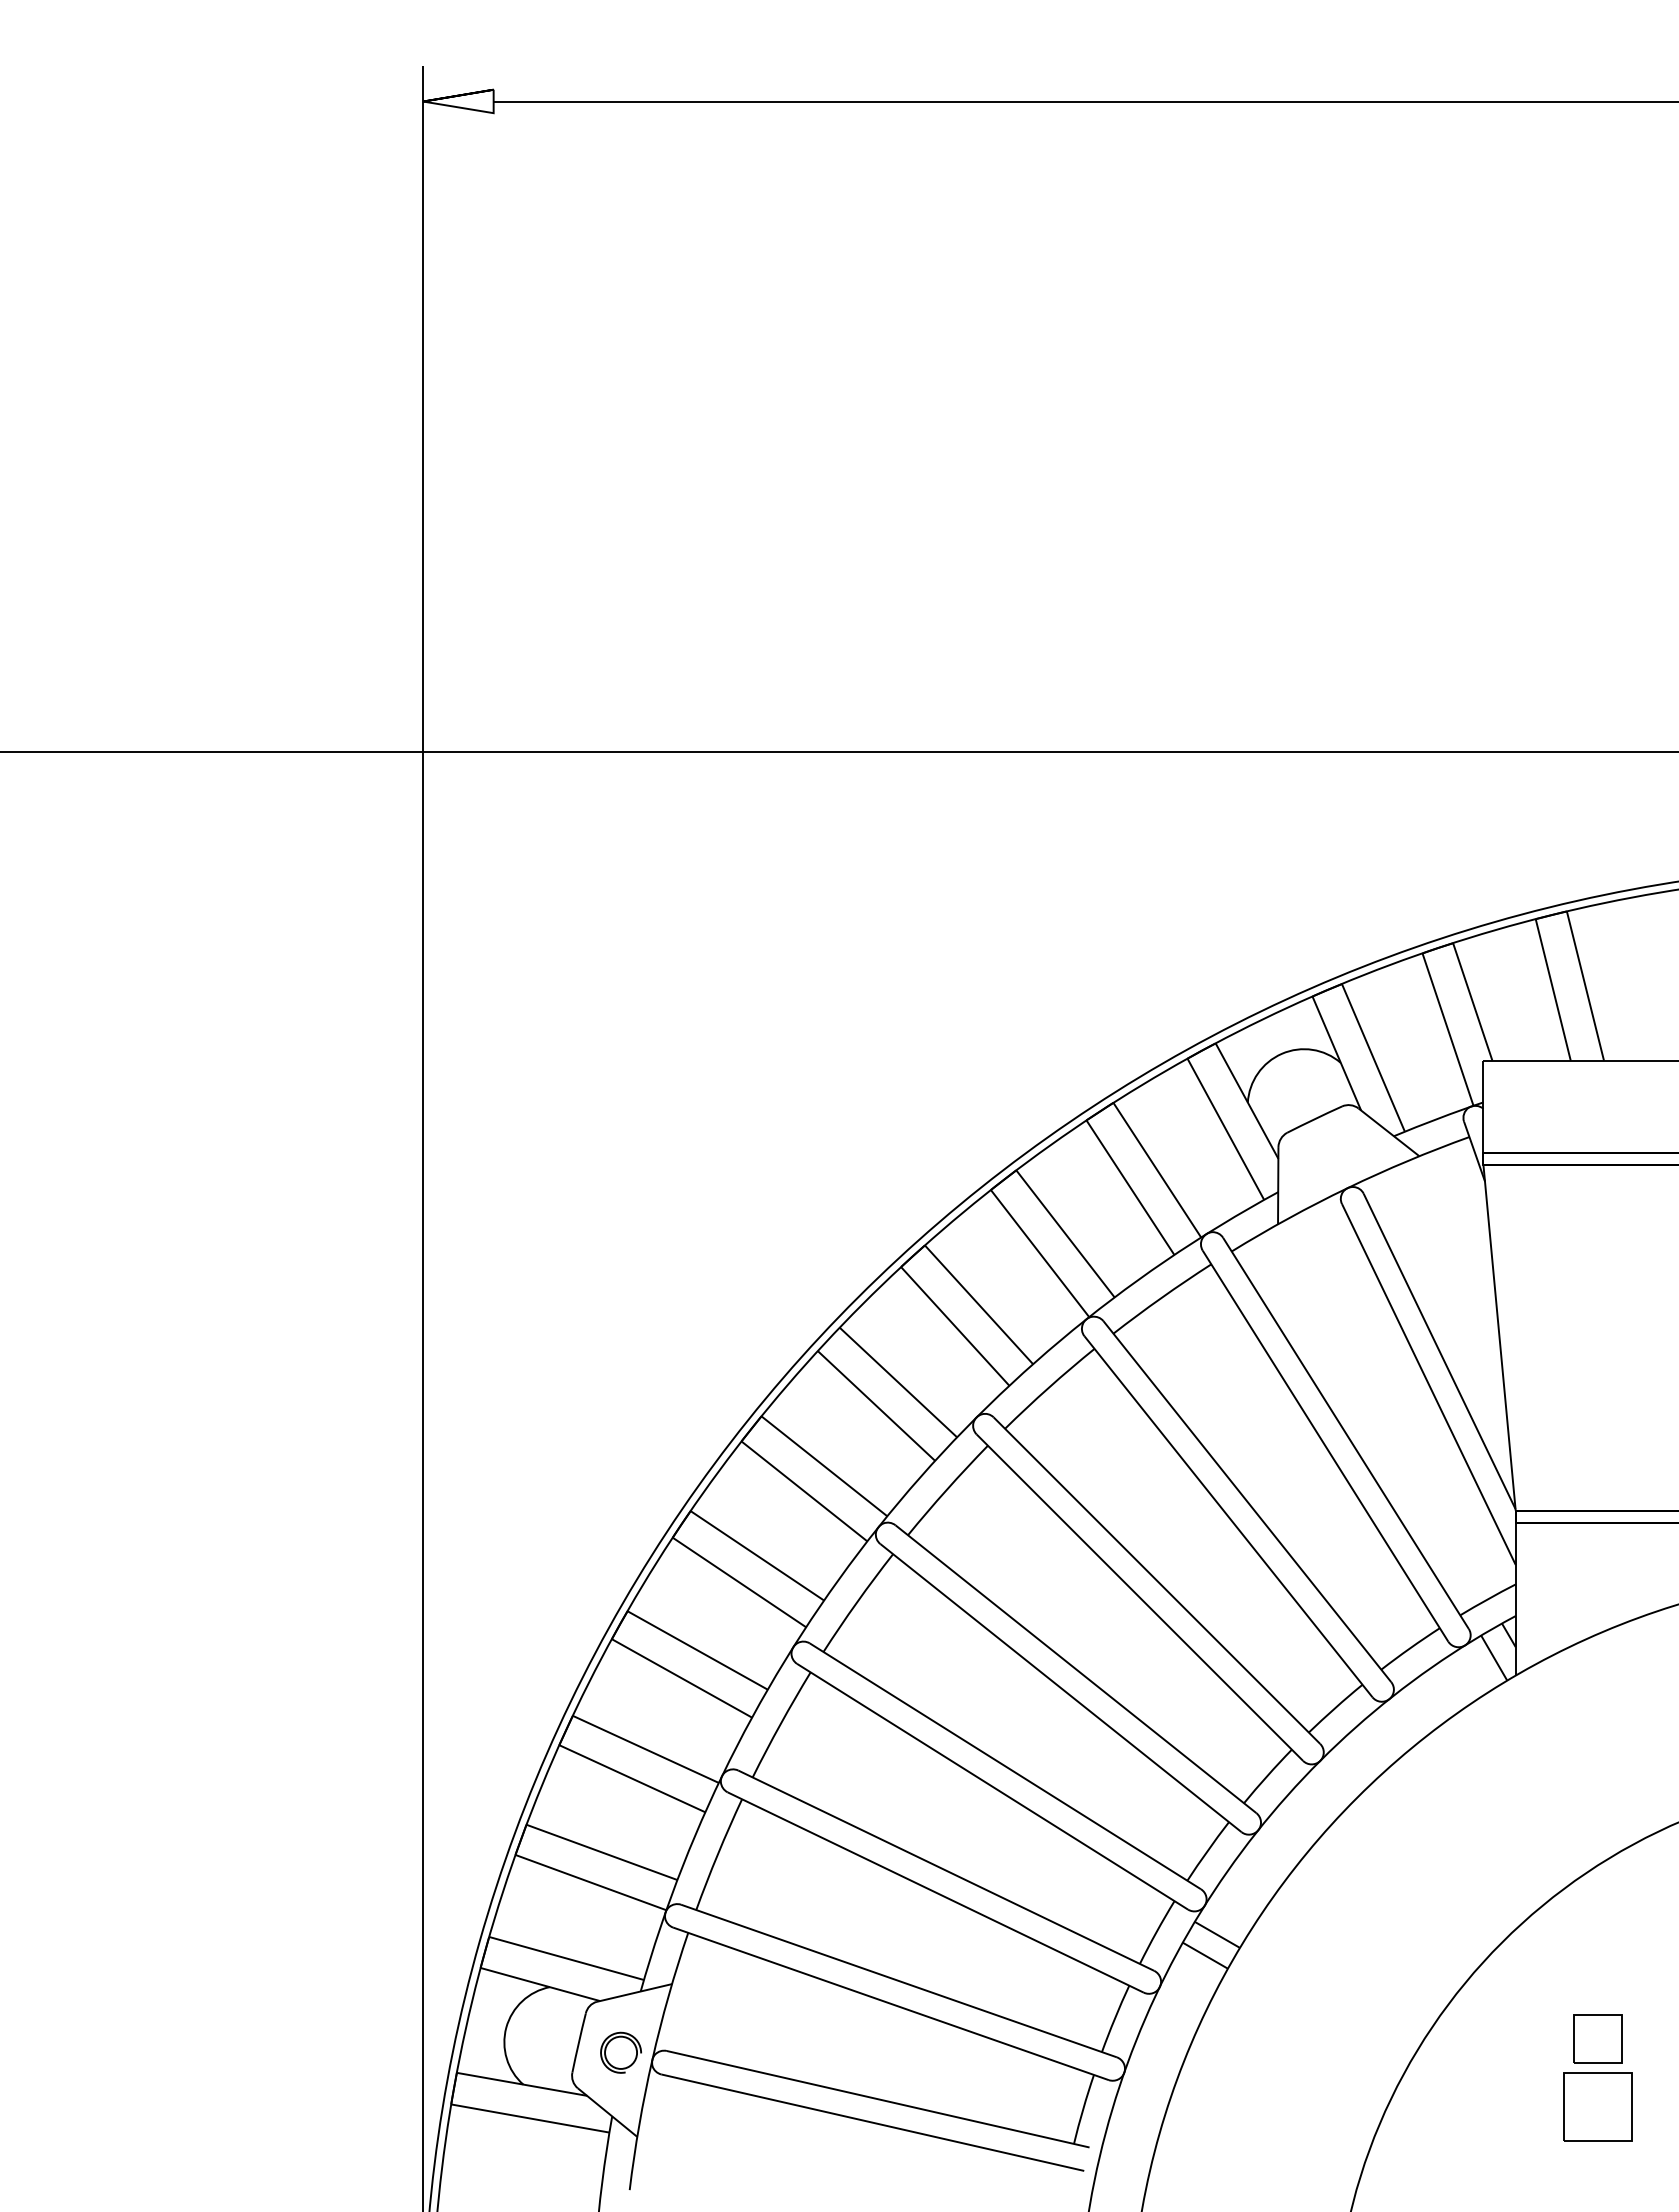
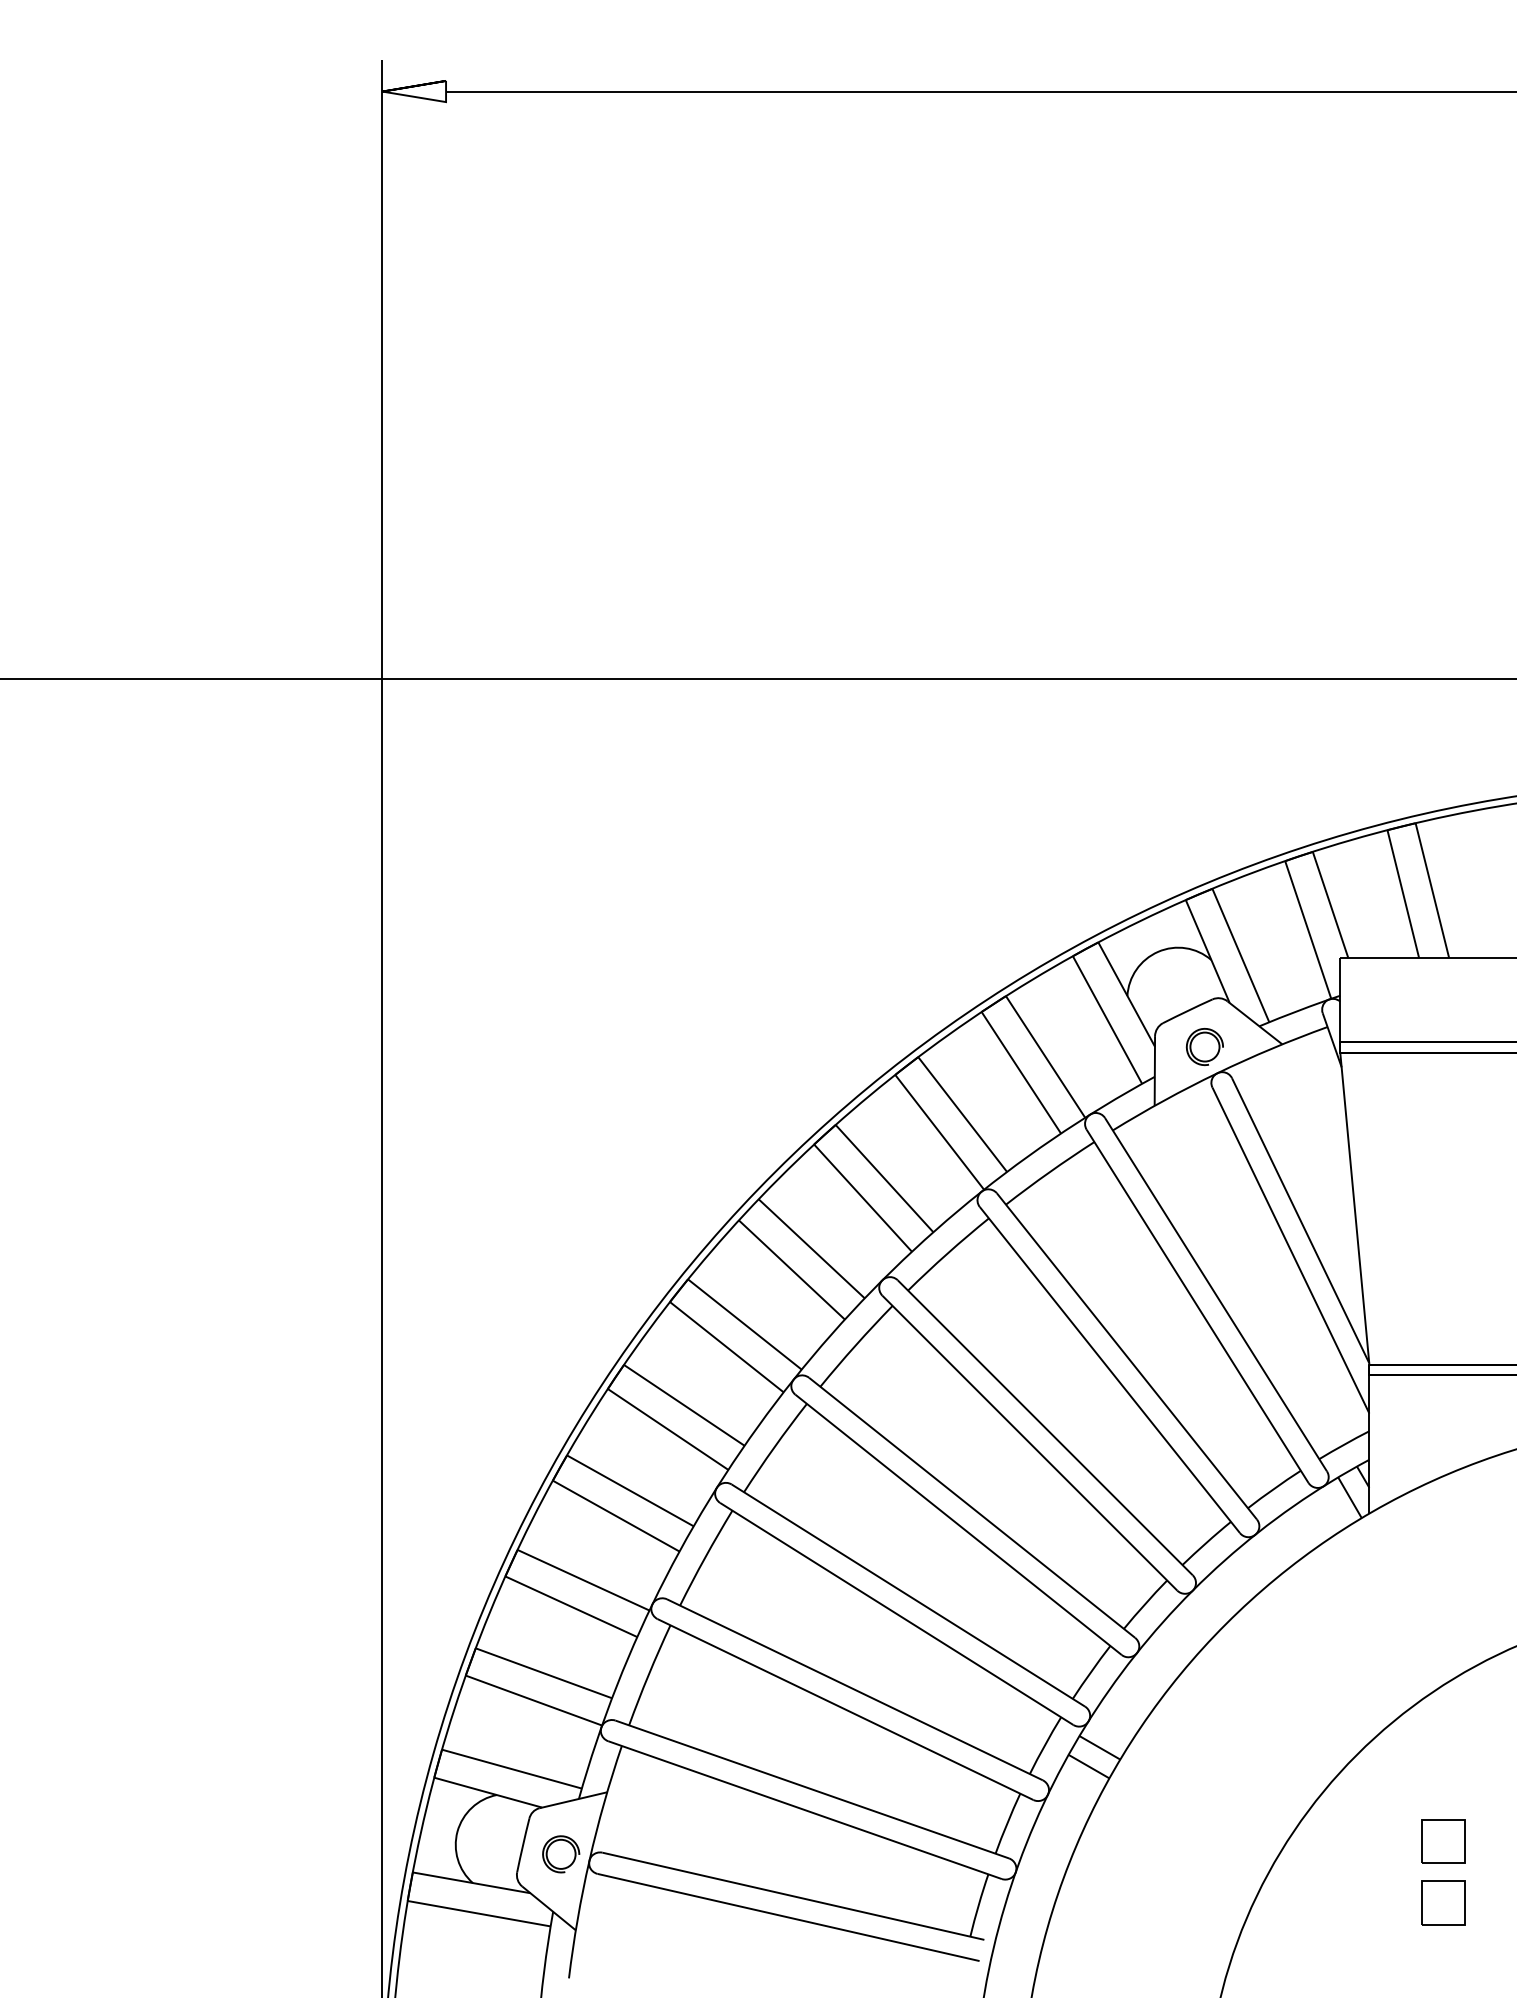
part: (1333, 1159) -> (1204, 1047), added
part: (1597, 2106) -> (1443, 1902), size x0.71

